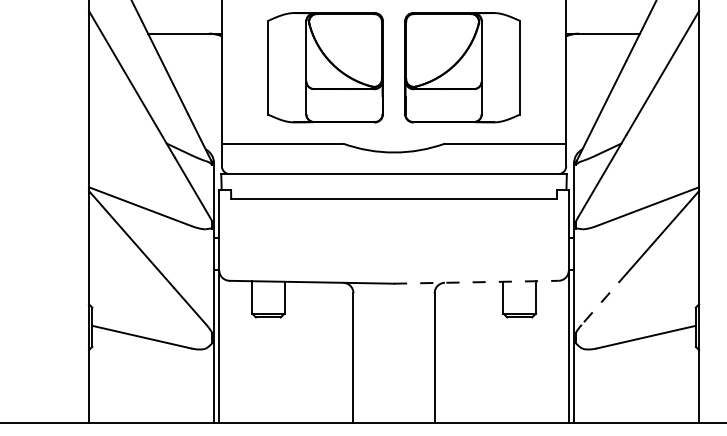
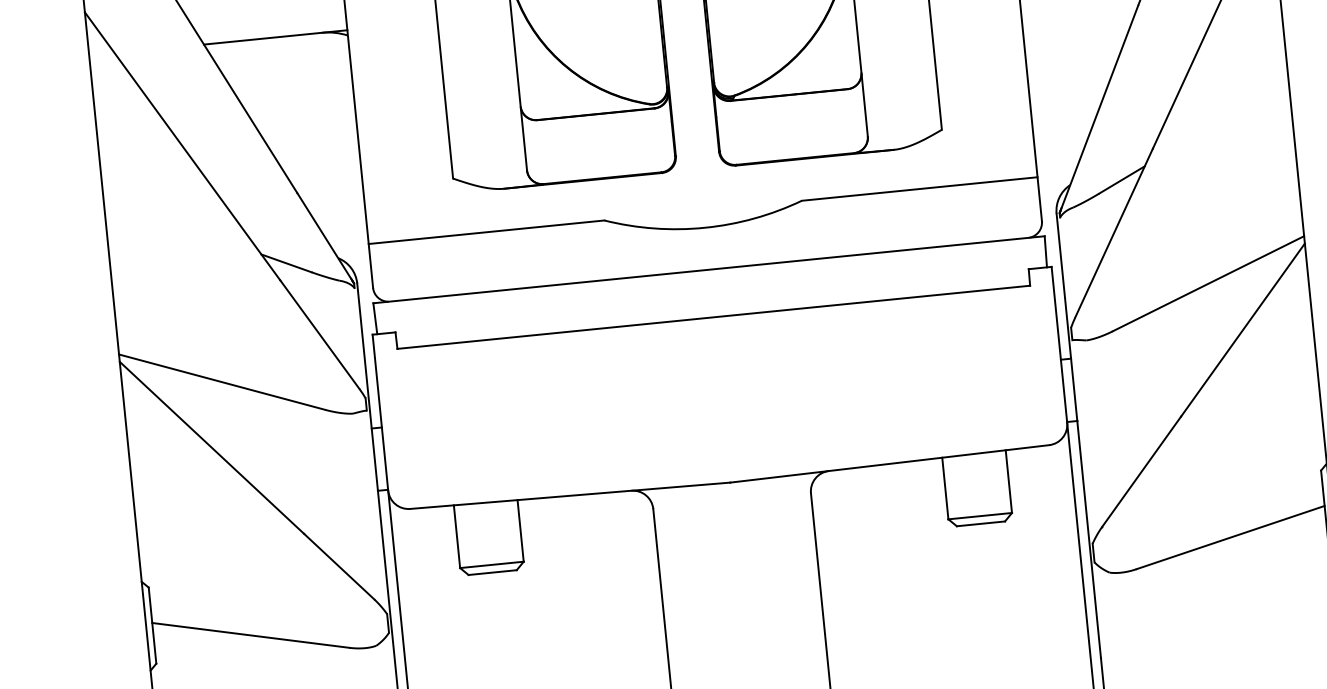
line: (476, 282) -> (890, 464), dashed -> solid
line: (604, 299) -> (1142, 472), dashed -> solid

